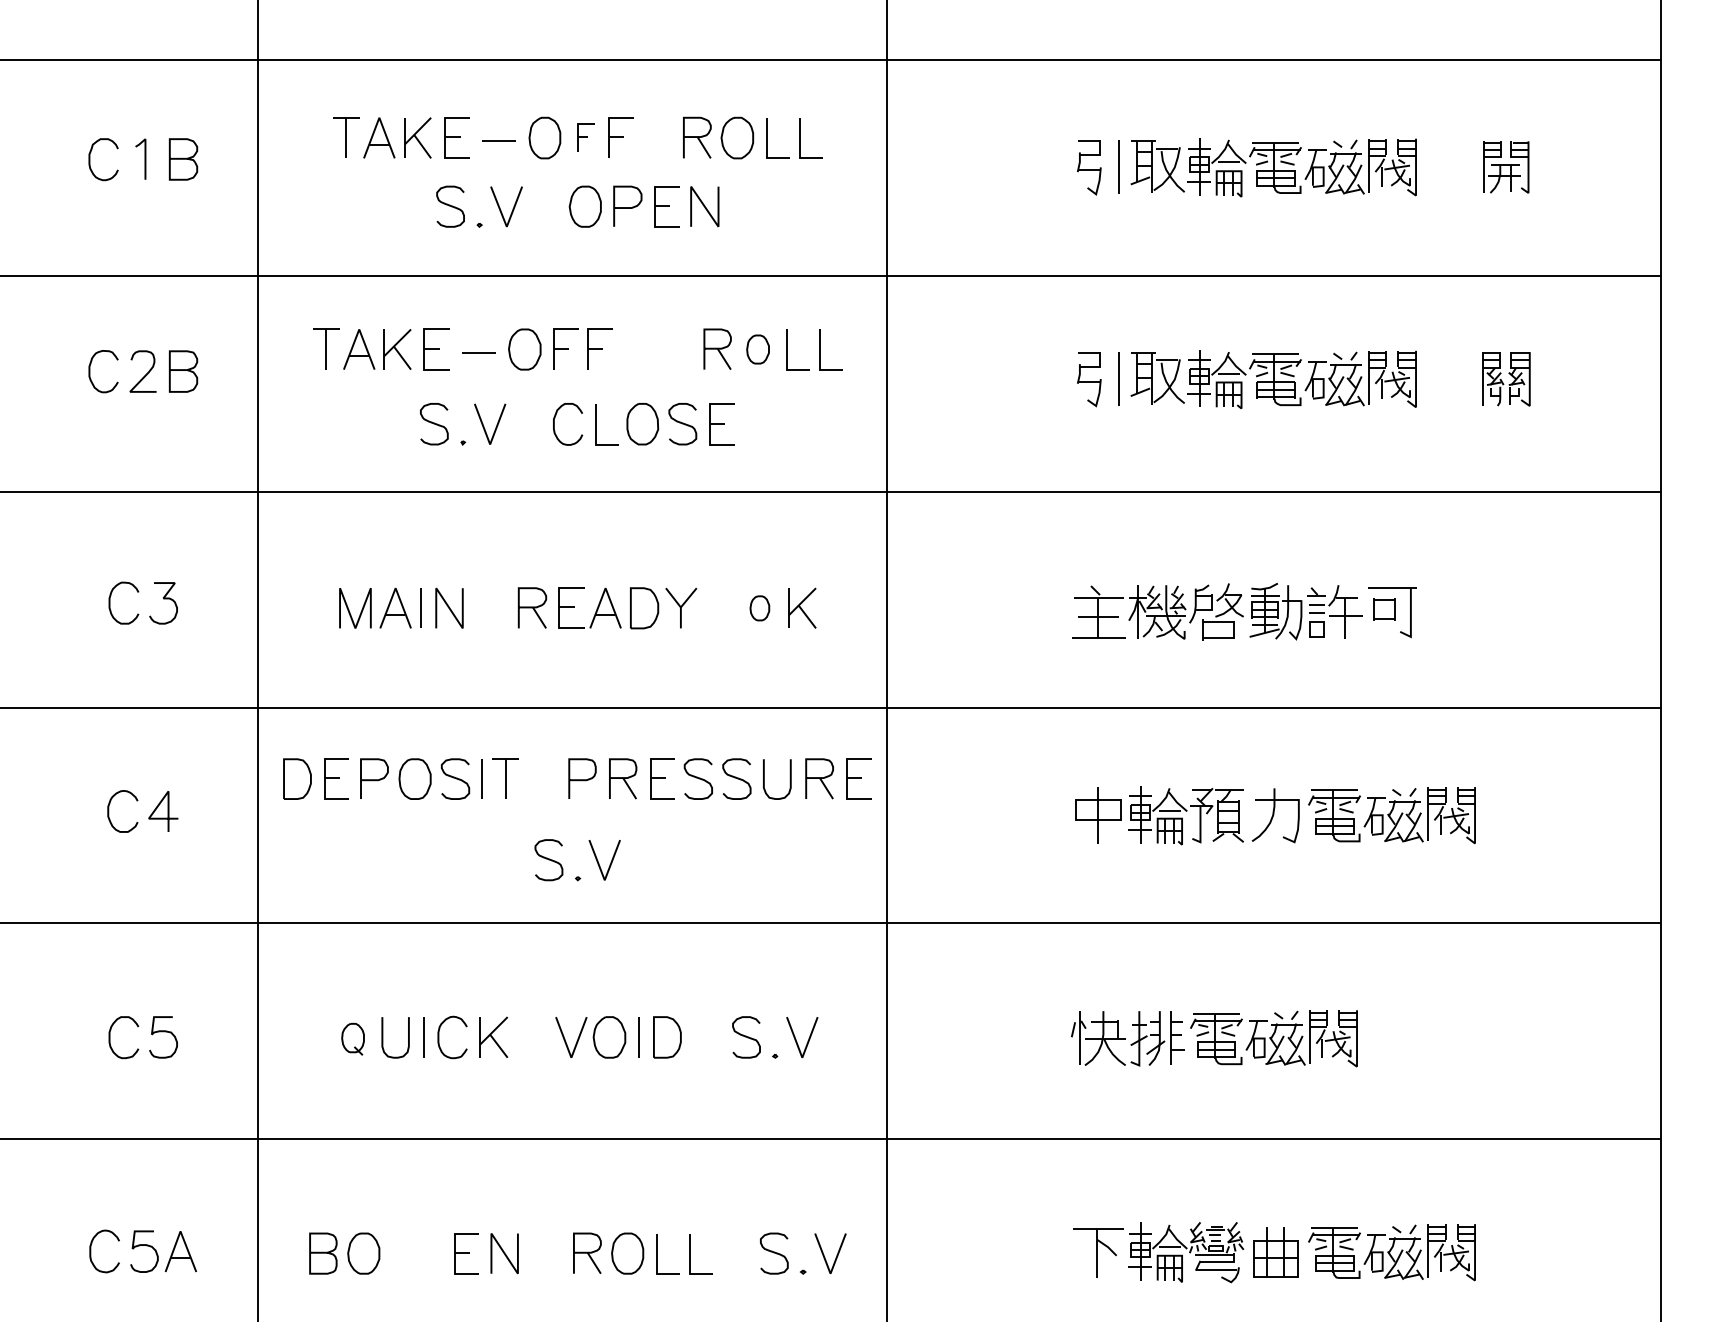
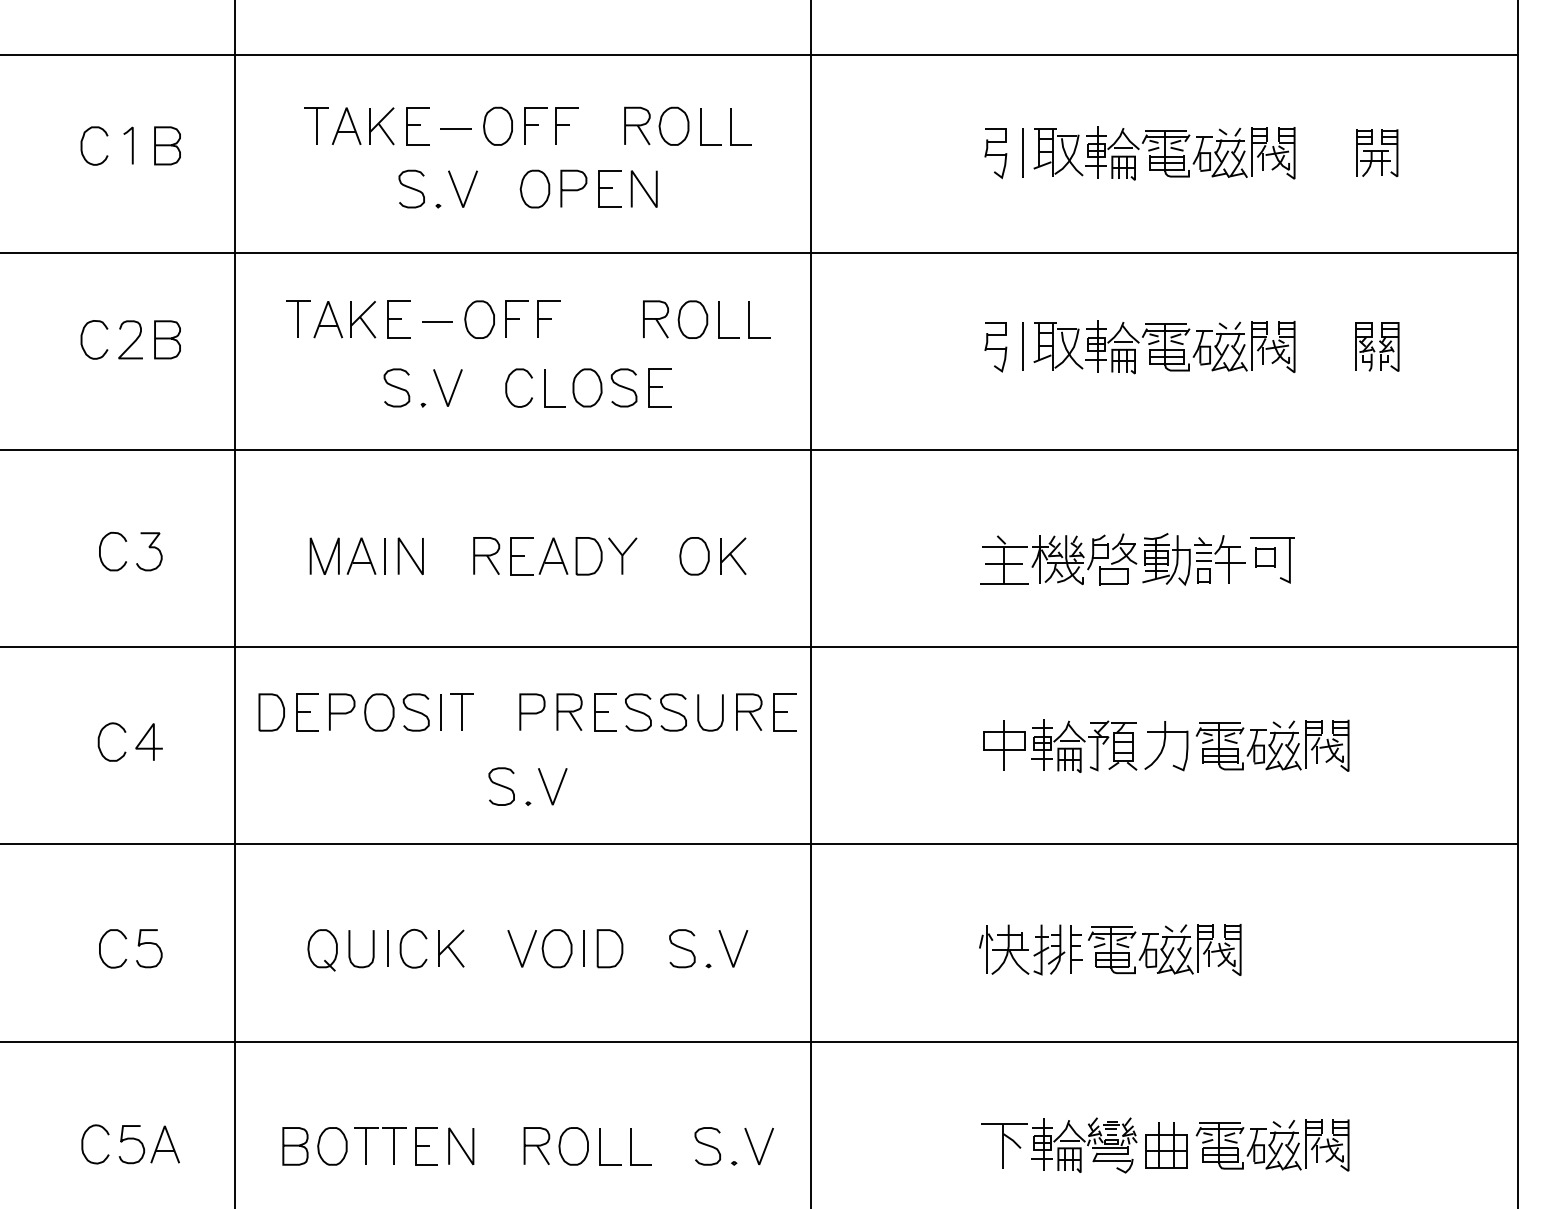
part: (585, 137) -> (535, 125), size x1.43
part: (757, 349) -> (692, 319), size x1.43
part: (759, 608) -> (694, 556), size x1.67
part: (352, 1039) -> (322, 950), size x1.43
part: (400, 1253) -> (365, 1146), added

